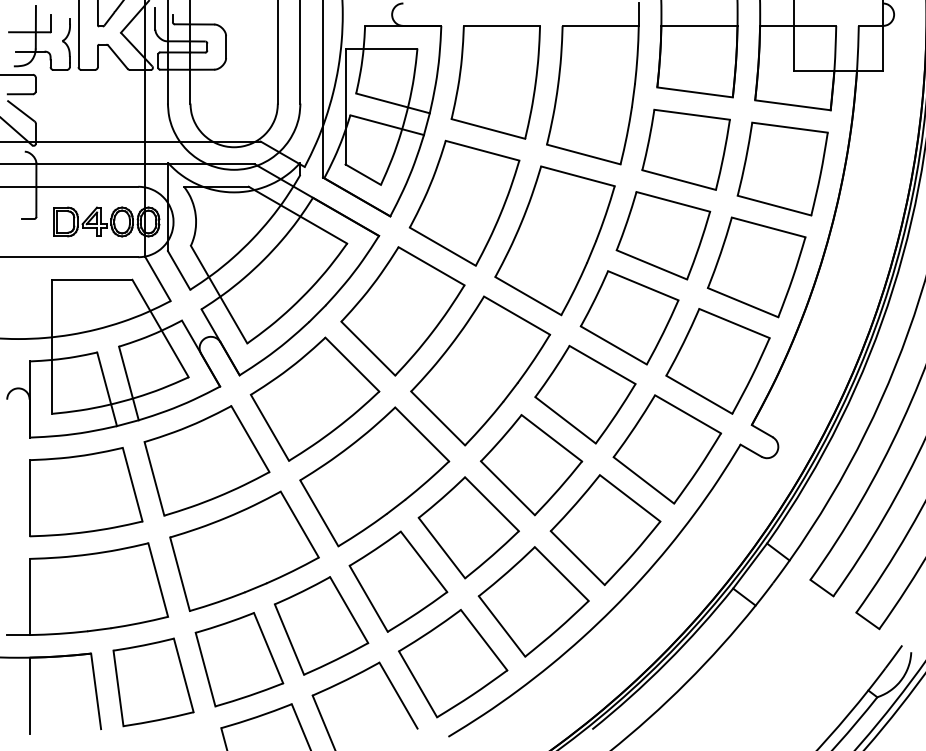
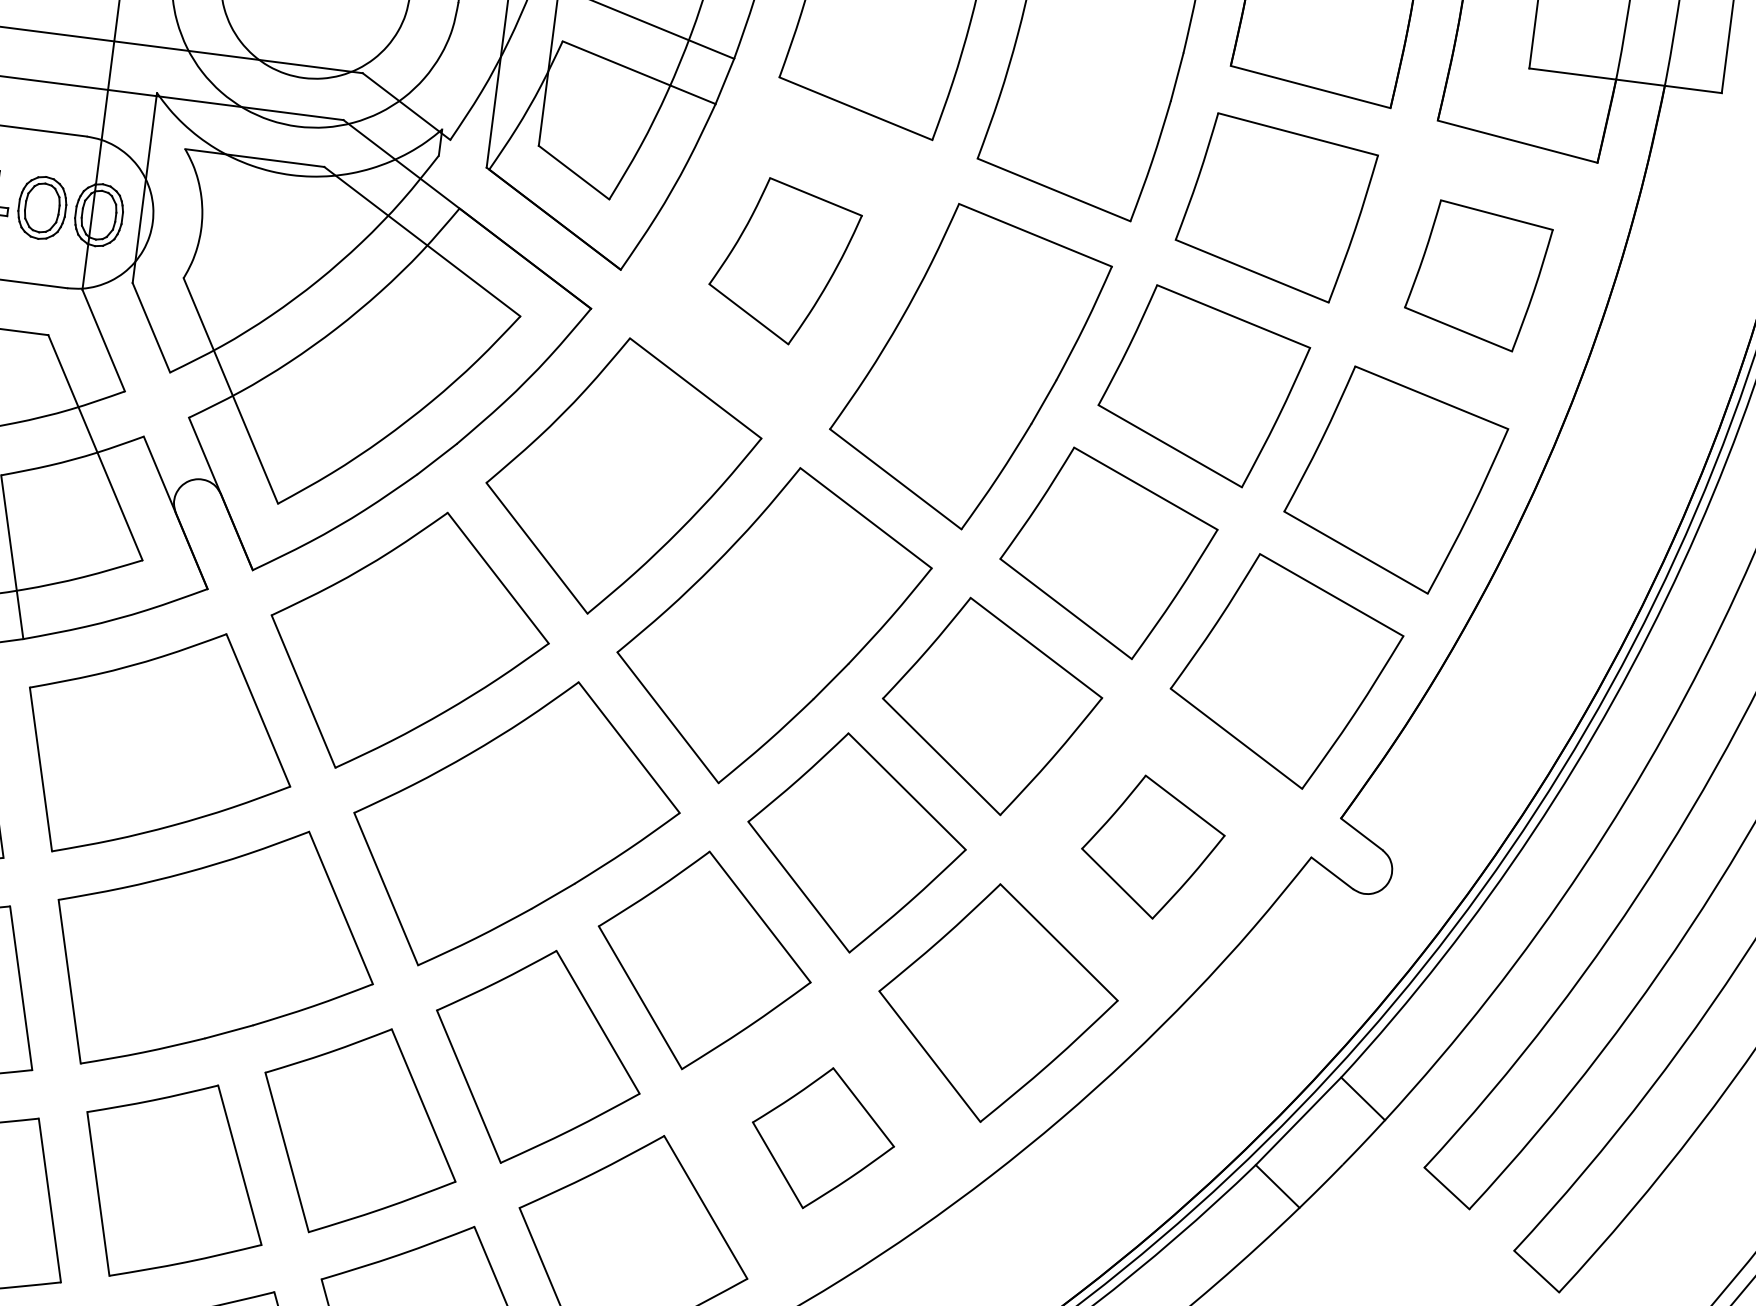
part: (782, 168) -> (1477, 274), size x0.7
part: (464, 202) -> (784, 260), size x0.6
part: (667, 449) -> (1152, 847), size x0.6
part: (533, 601) -> (822, 1137), size x0.6

